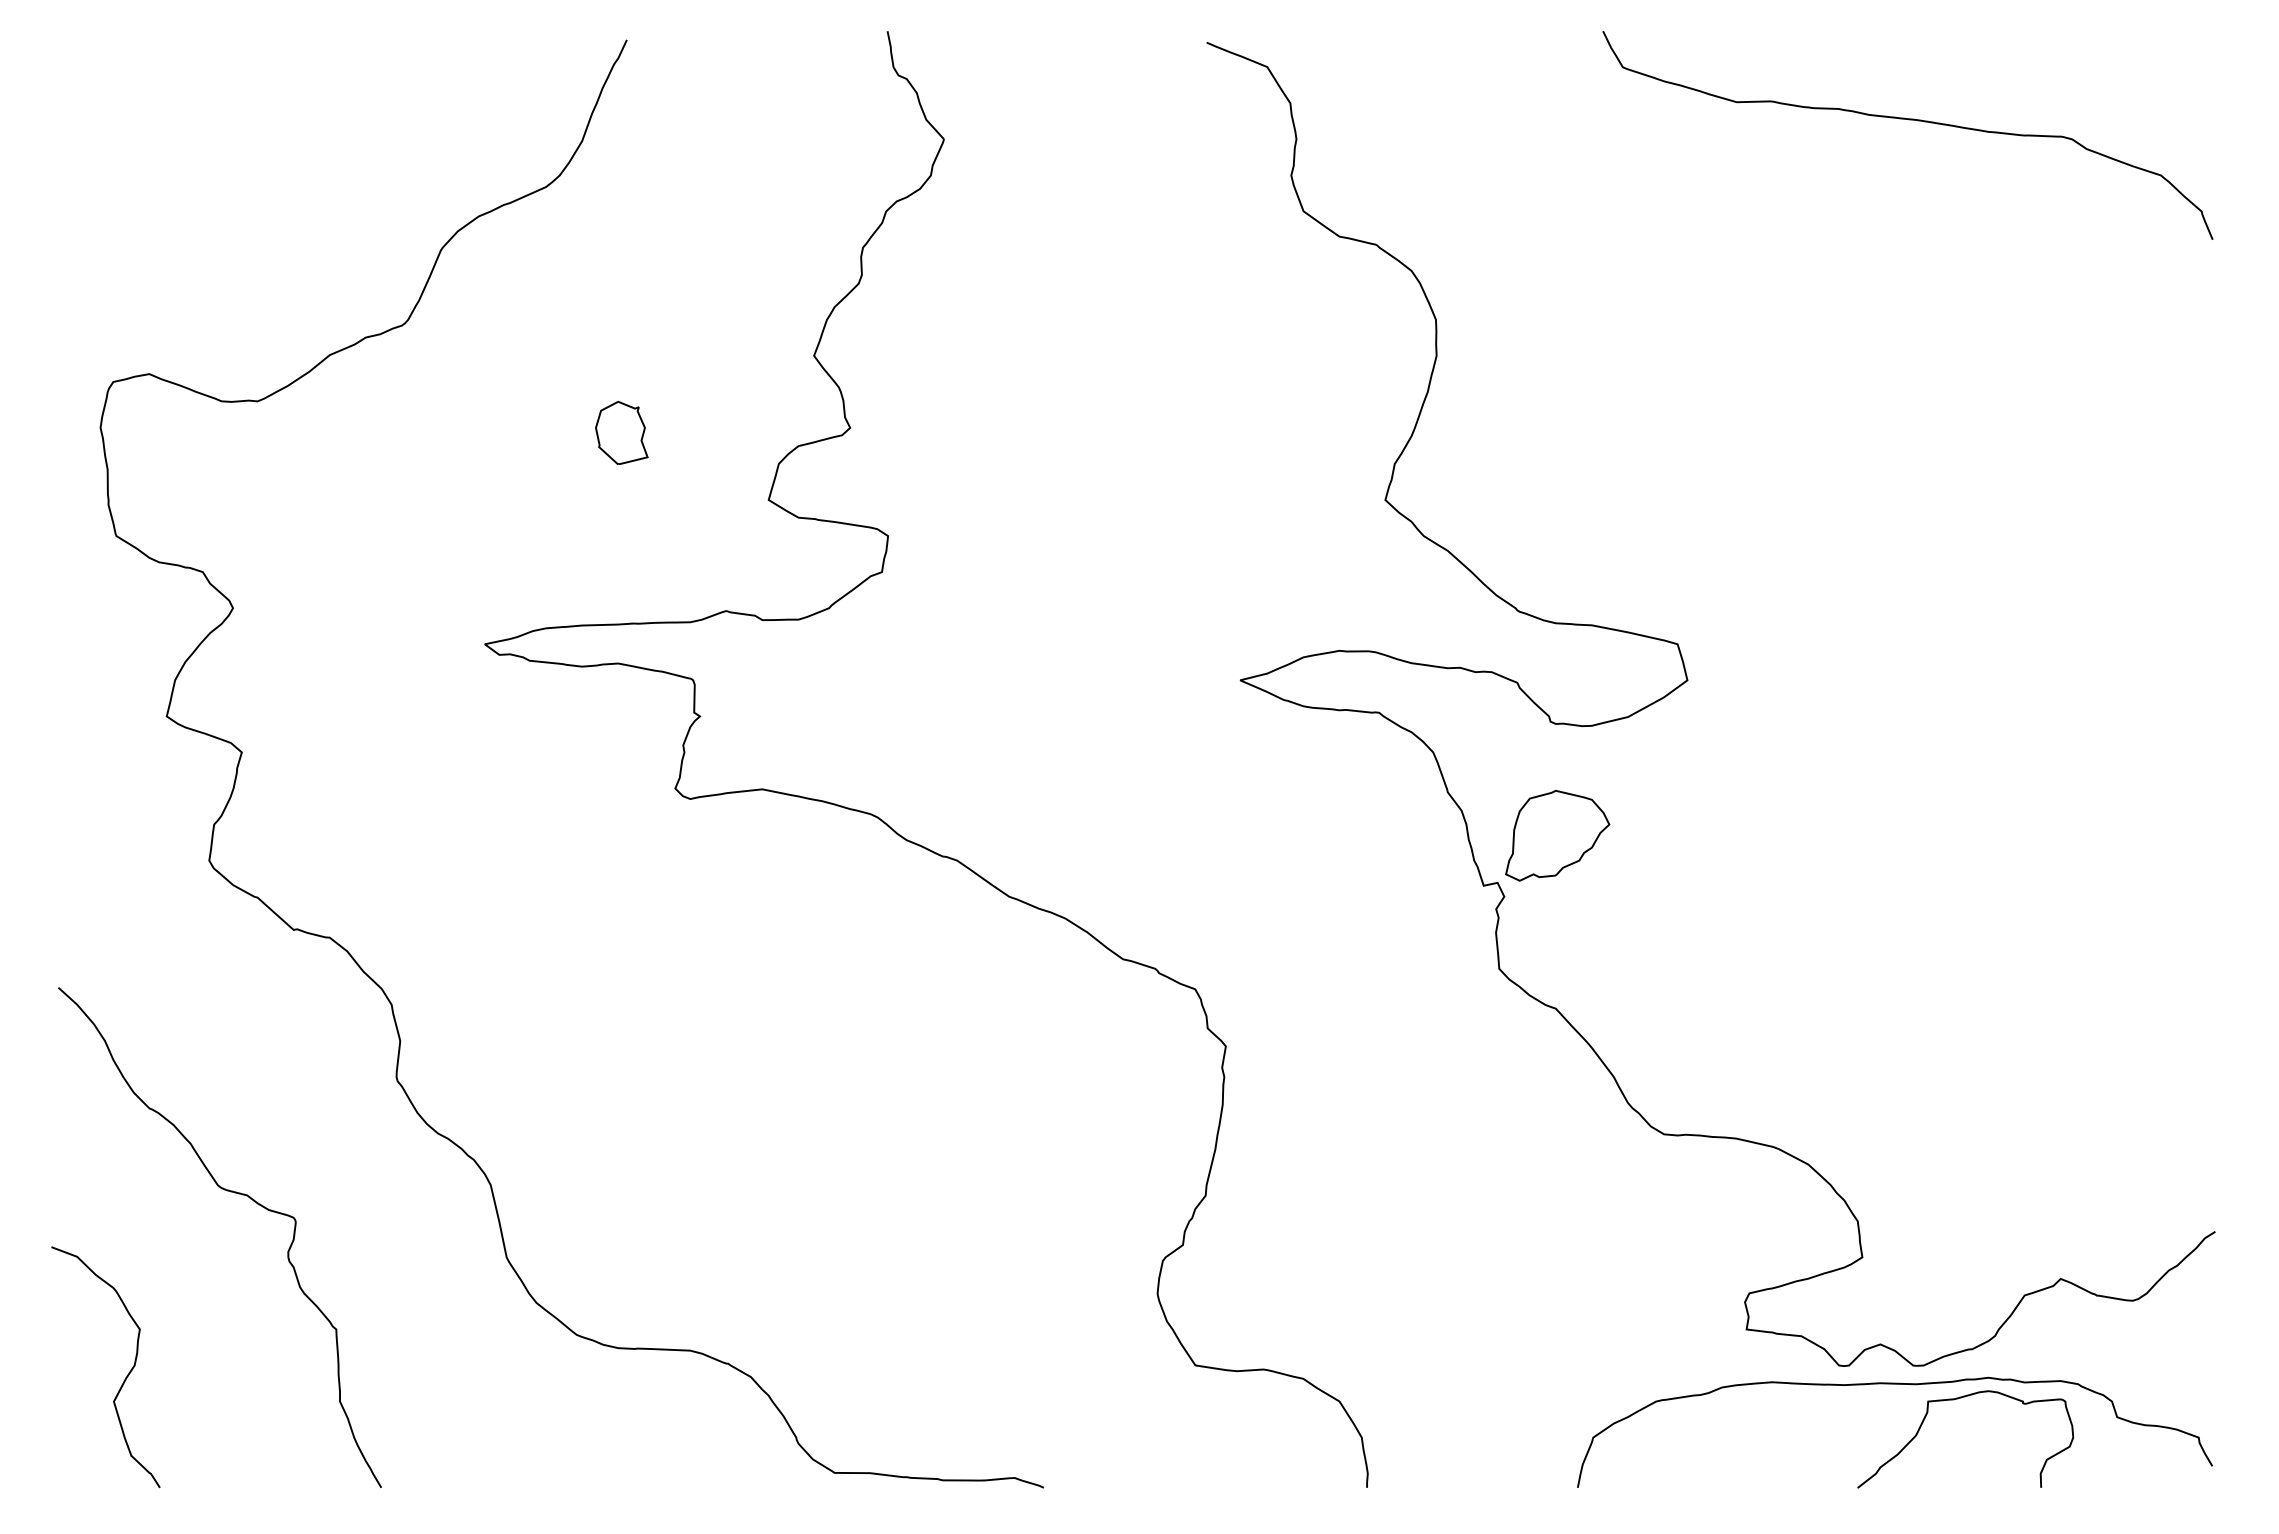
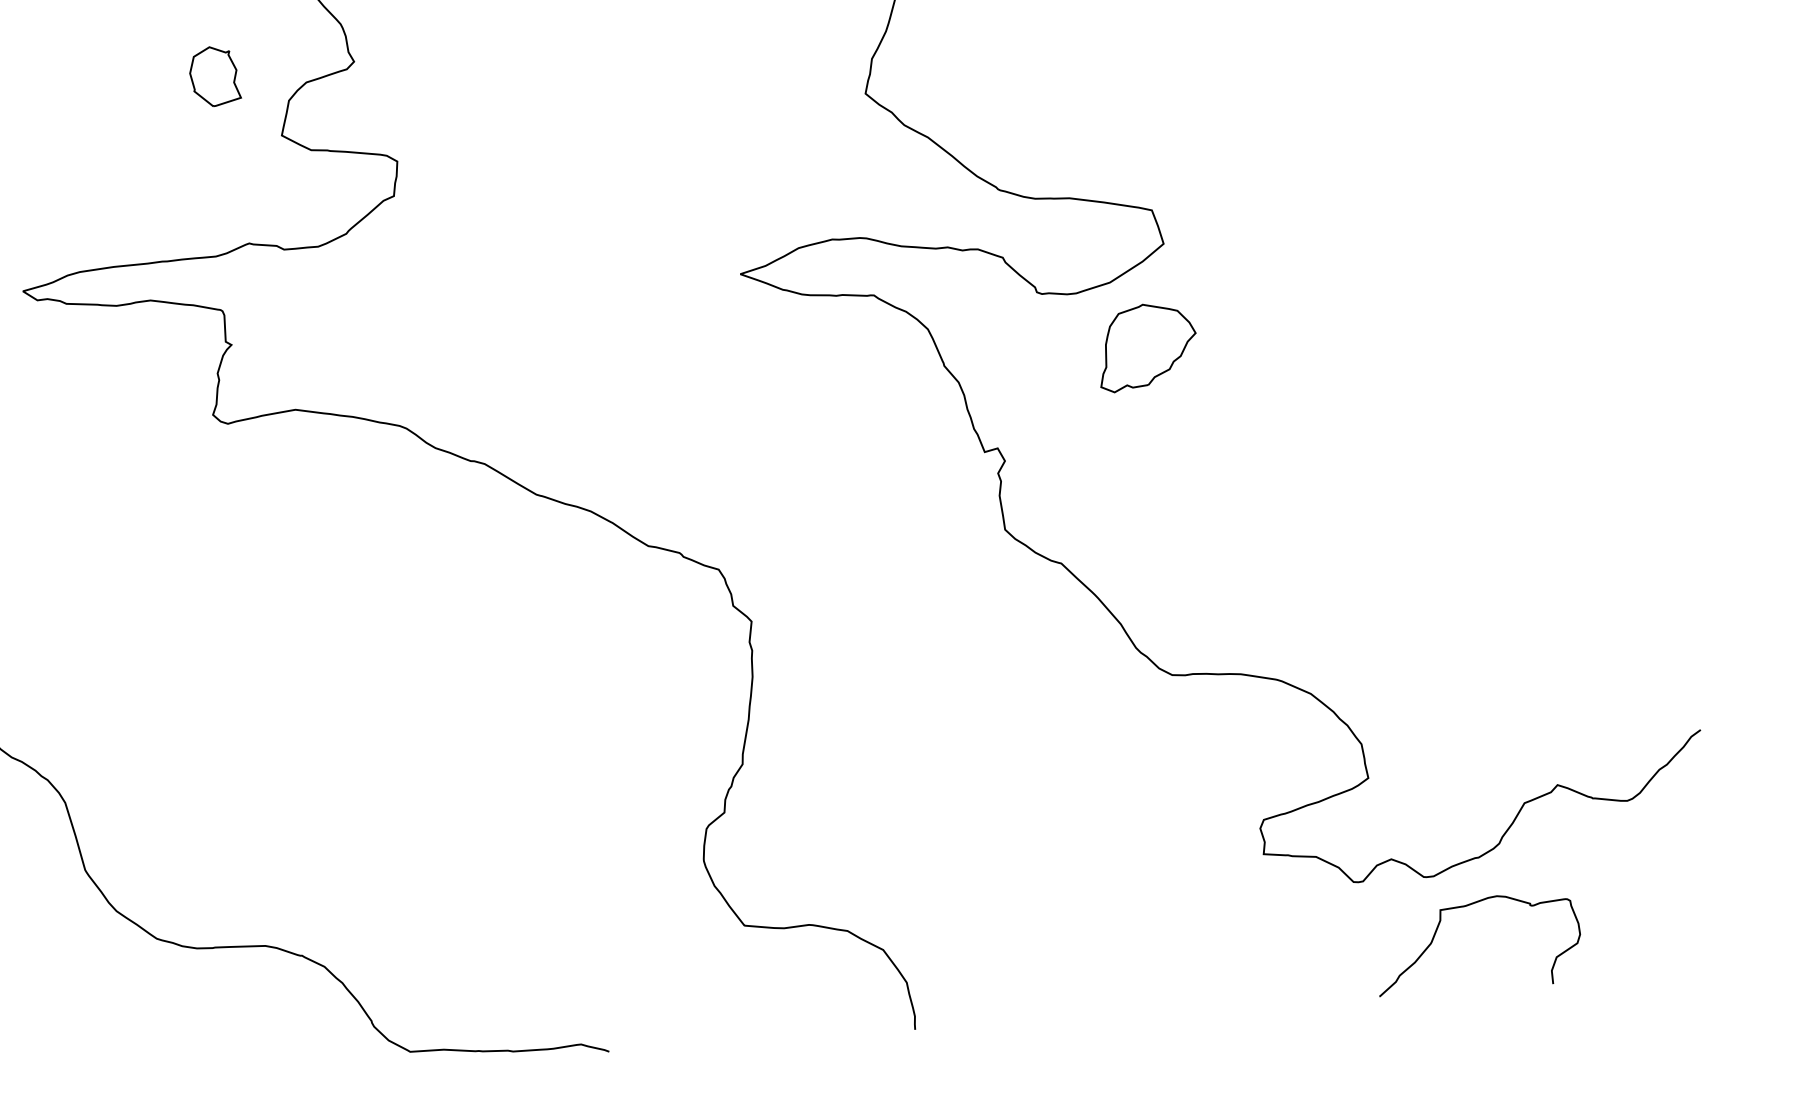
part: (621, 432) -> (214, 76), moved
part: (1557, 835) -> (1147, 346), moved
curve: (1894, 1384) -> (1407, 896), removed

